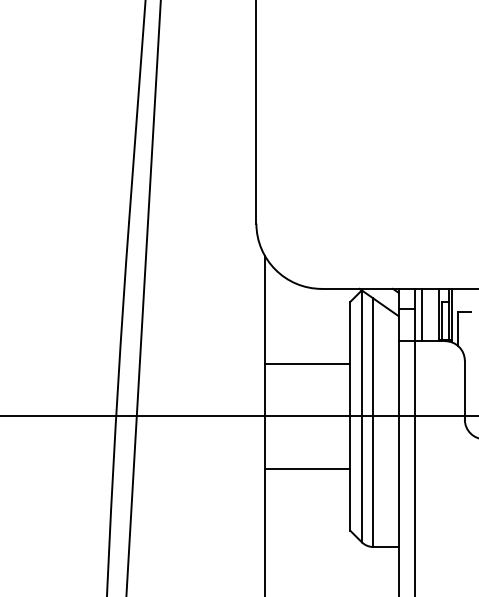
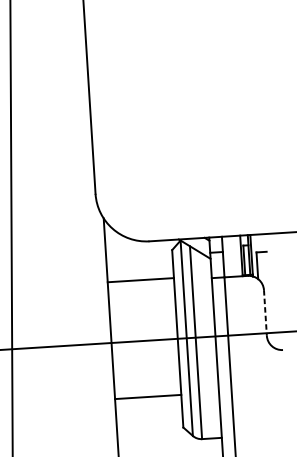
line: (422, 314) -> (228, 256), removed
line: (307, 364) -> (140, 280), moved
line: (464, 390) -> (265, 313), solid -> dashed
line: (307, 468) -> (148, 396), moved

